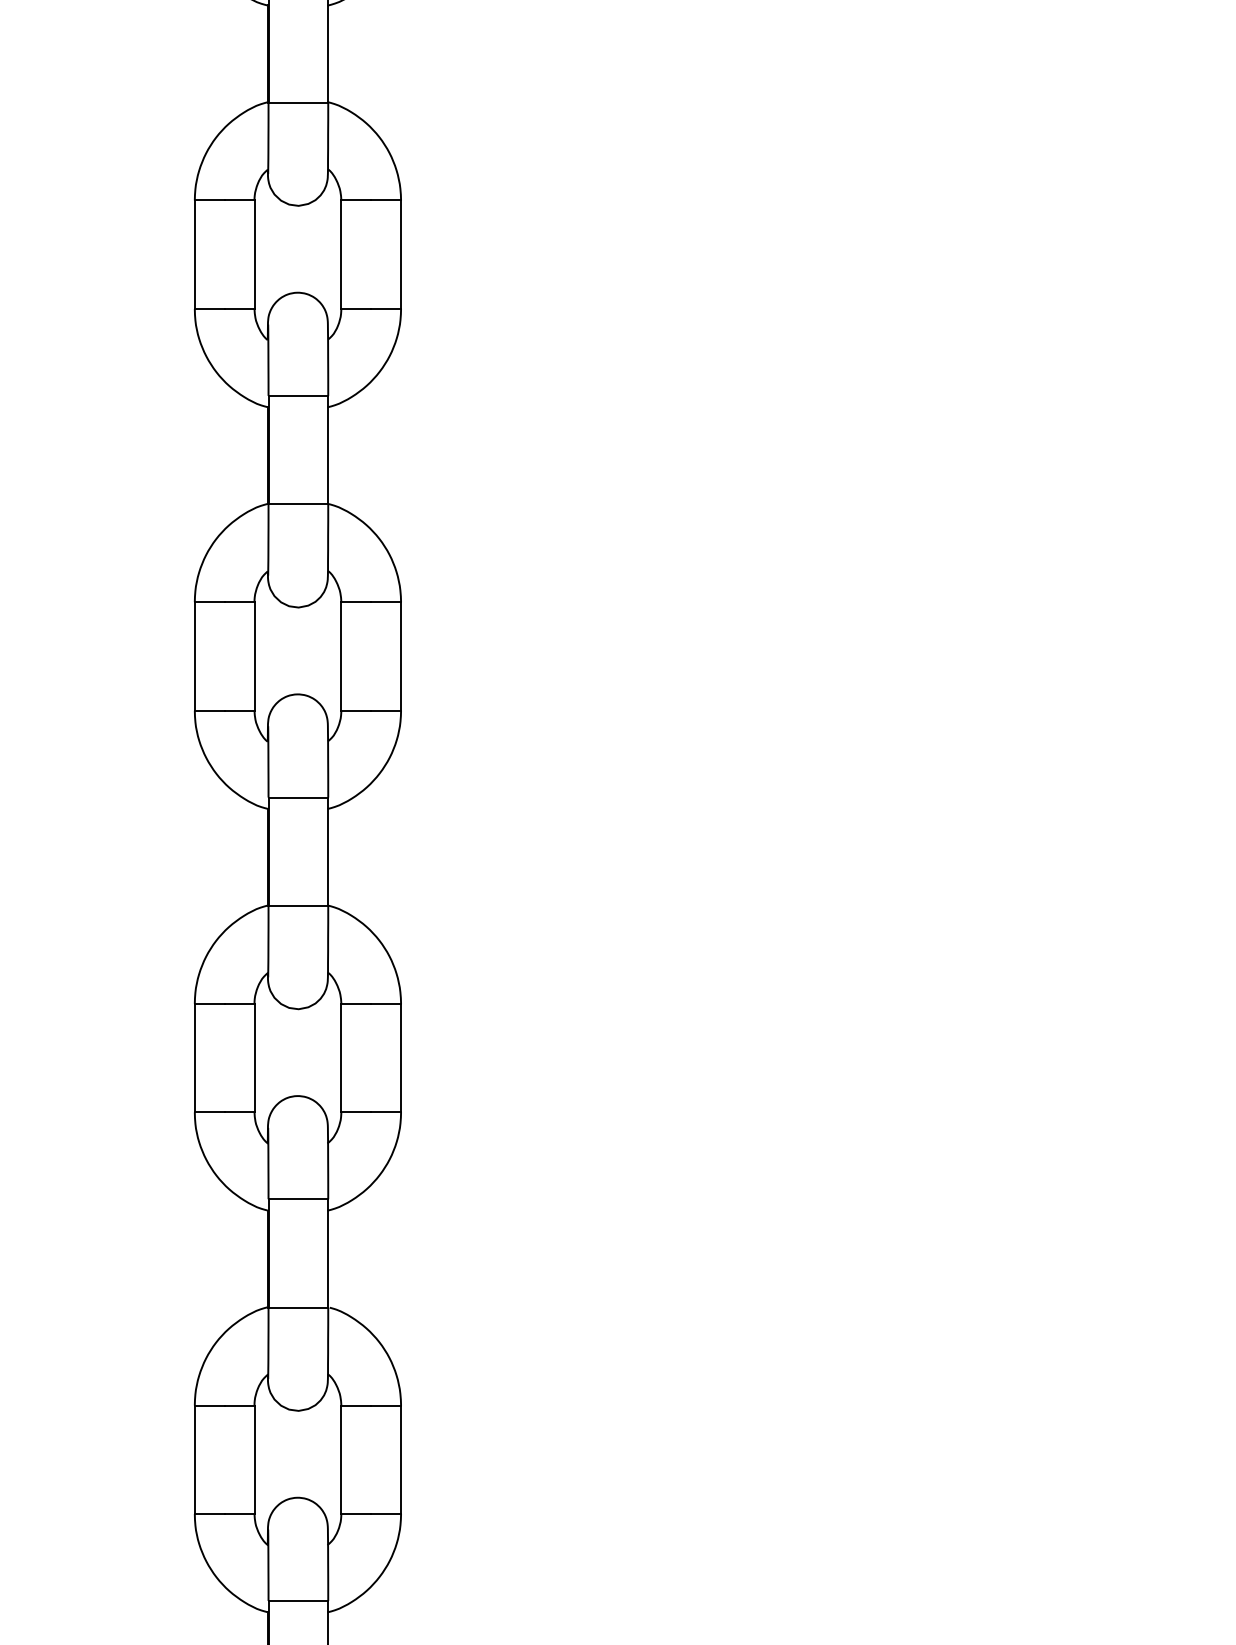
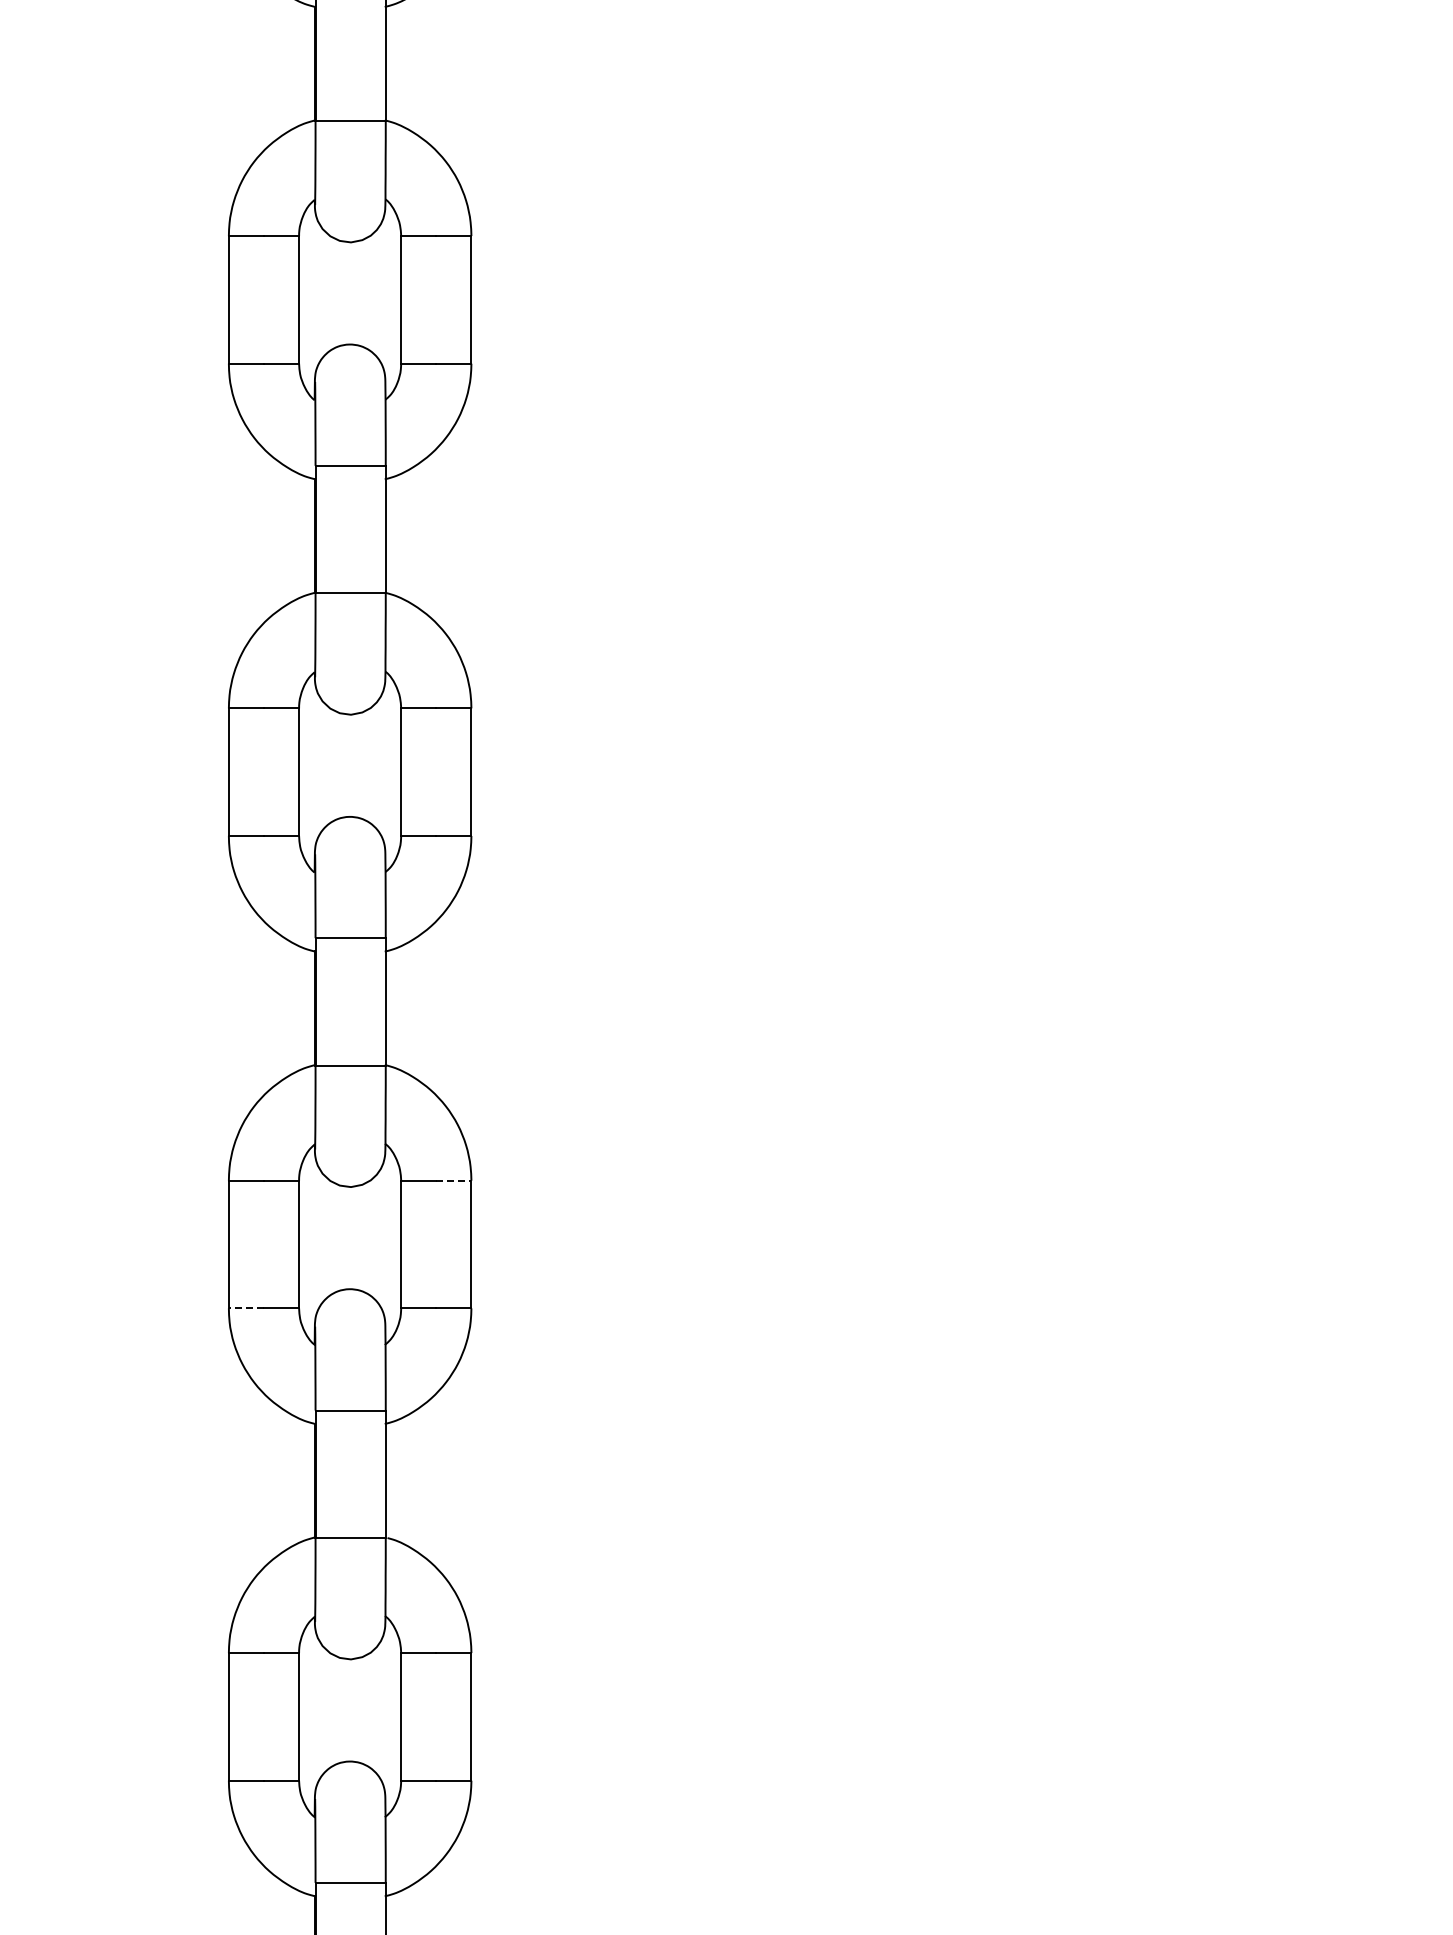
line: (386, 1003) -> (454, 1180), solid -> dashed
line: (209, 1112) -> (246, 1308), solid -> dashed

